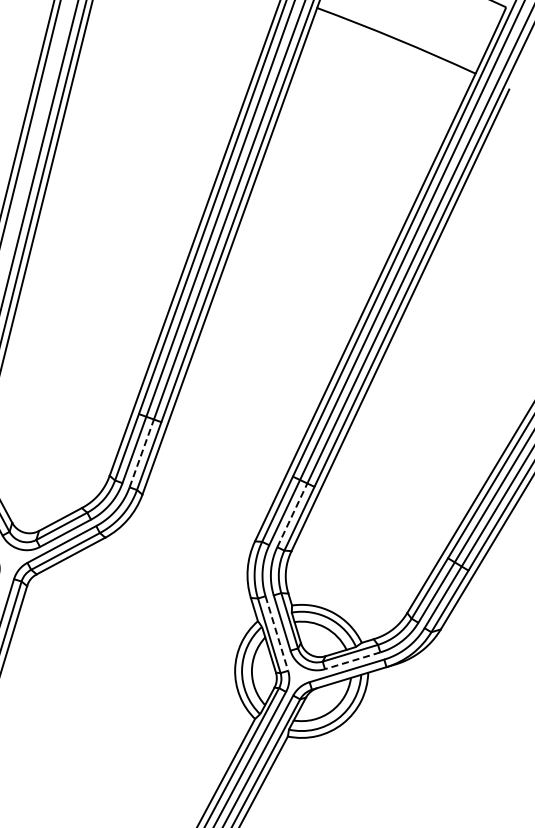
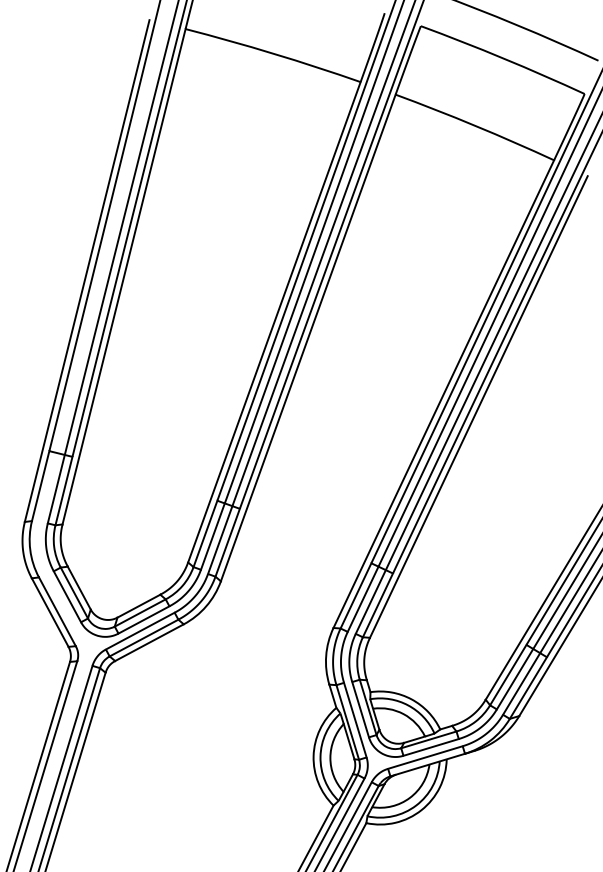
line: (142, 452) -> (220, 539), dashed -> solid
line: (293, 514) -> (371, 601), dashed -> solid
line: (277, 633) -> (355, 720), dashed -> solid
line: (353, 660) -> (431, 747), dashed -> solid

